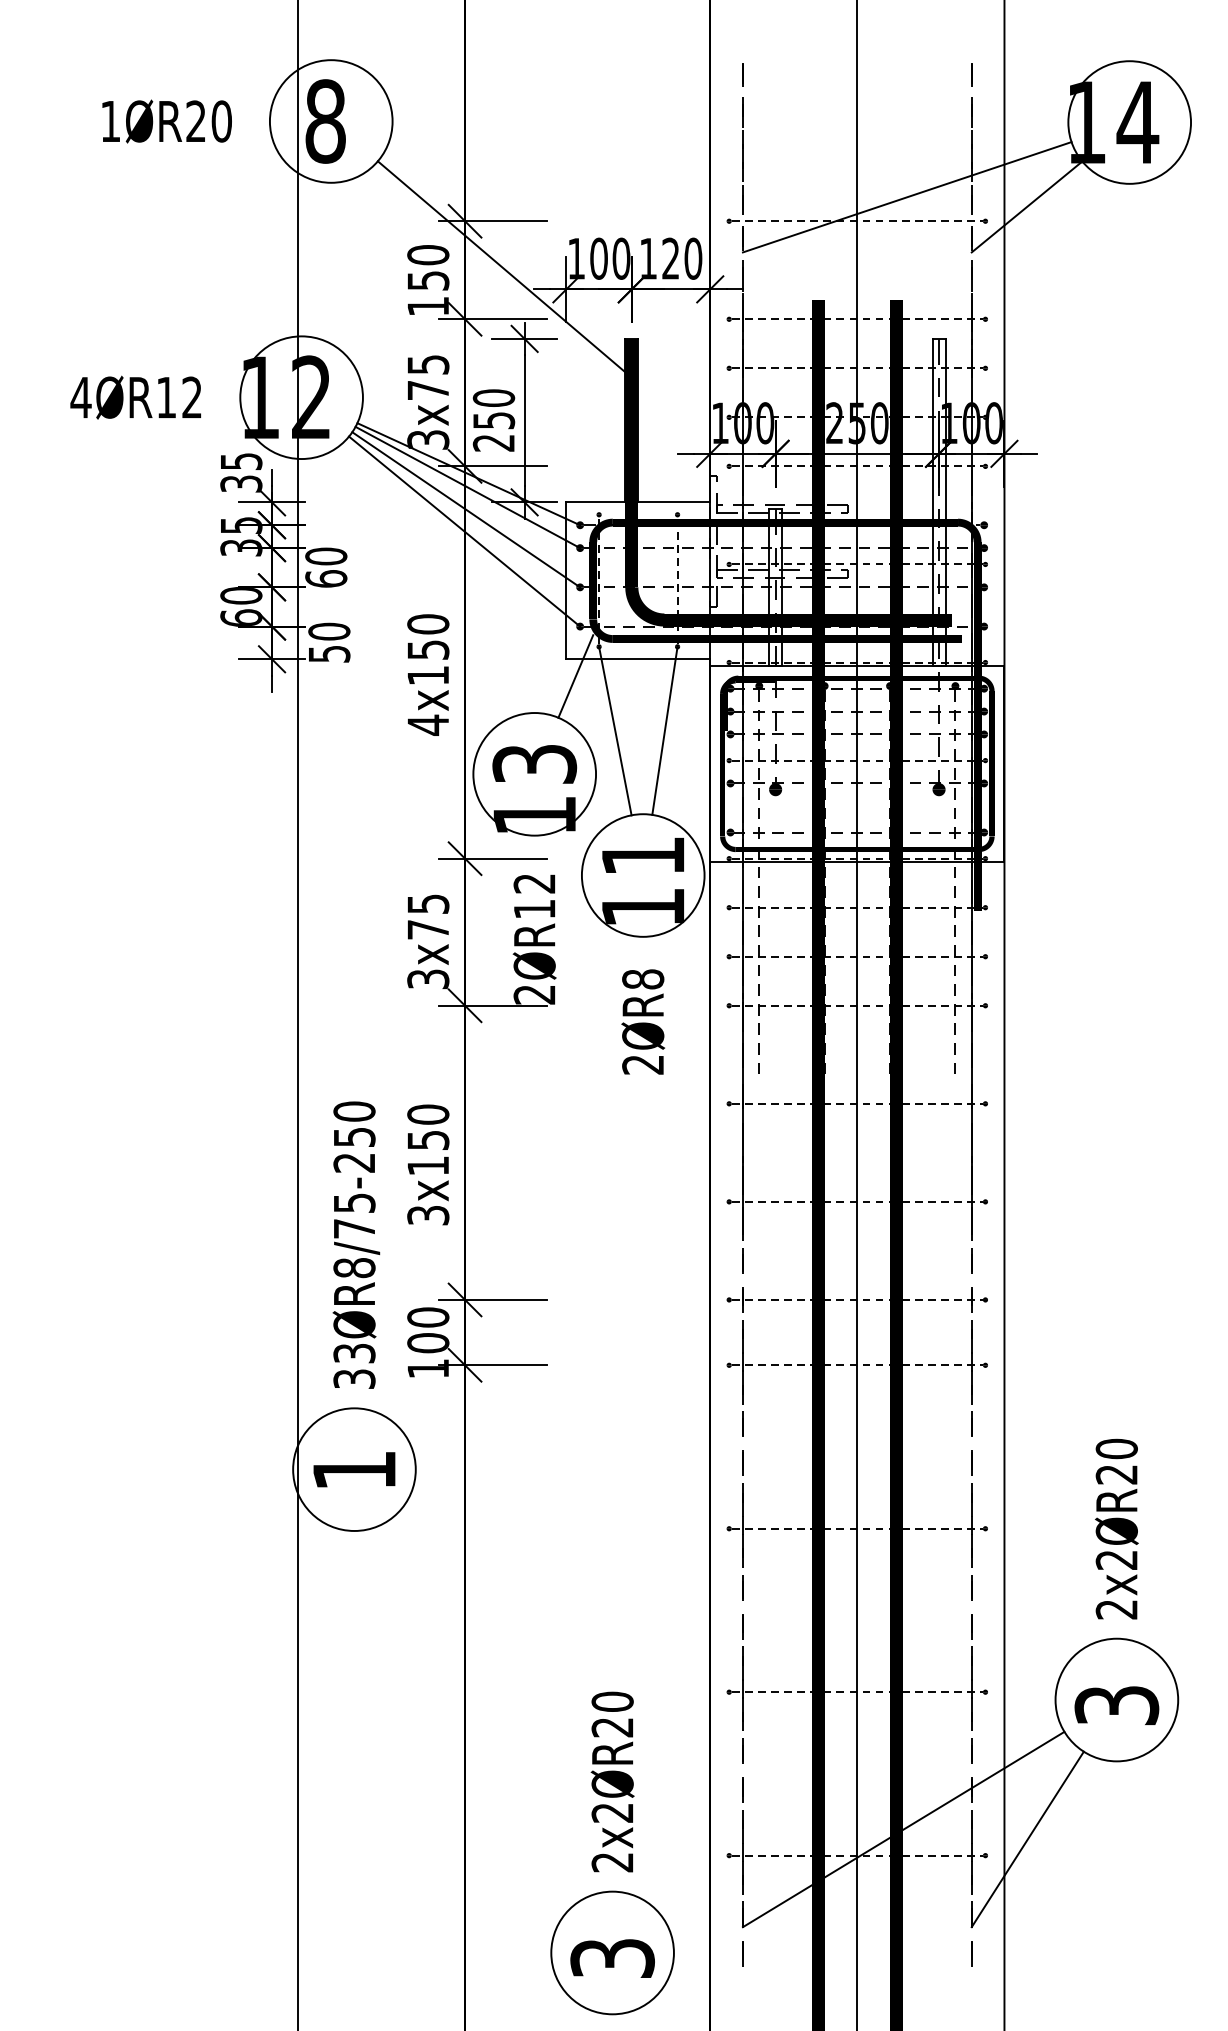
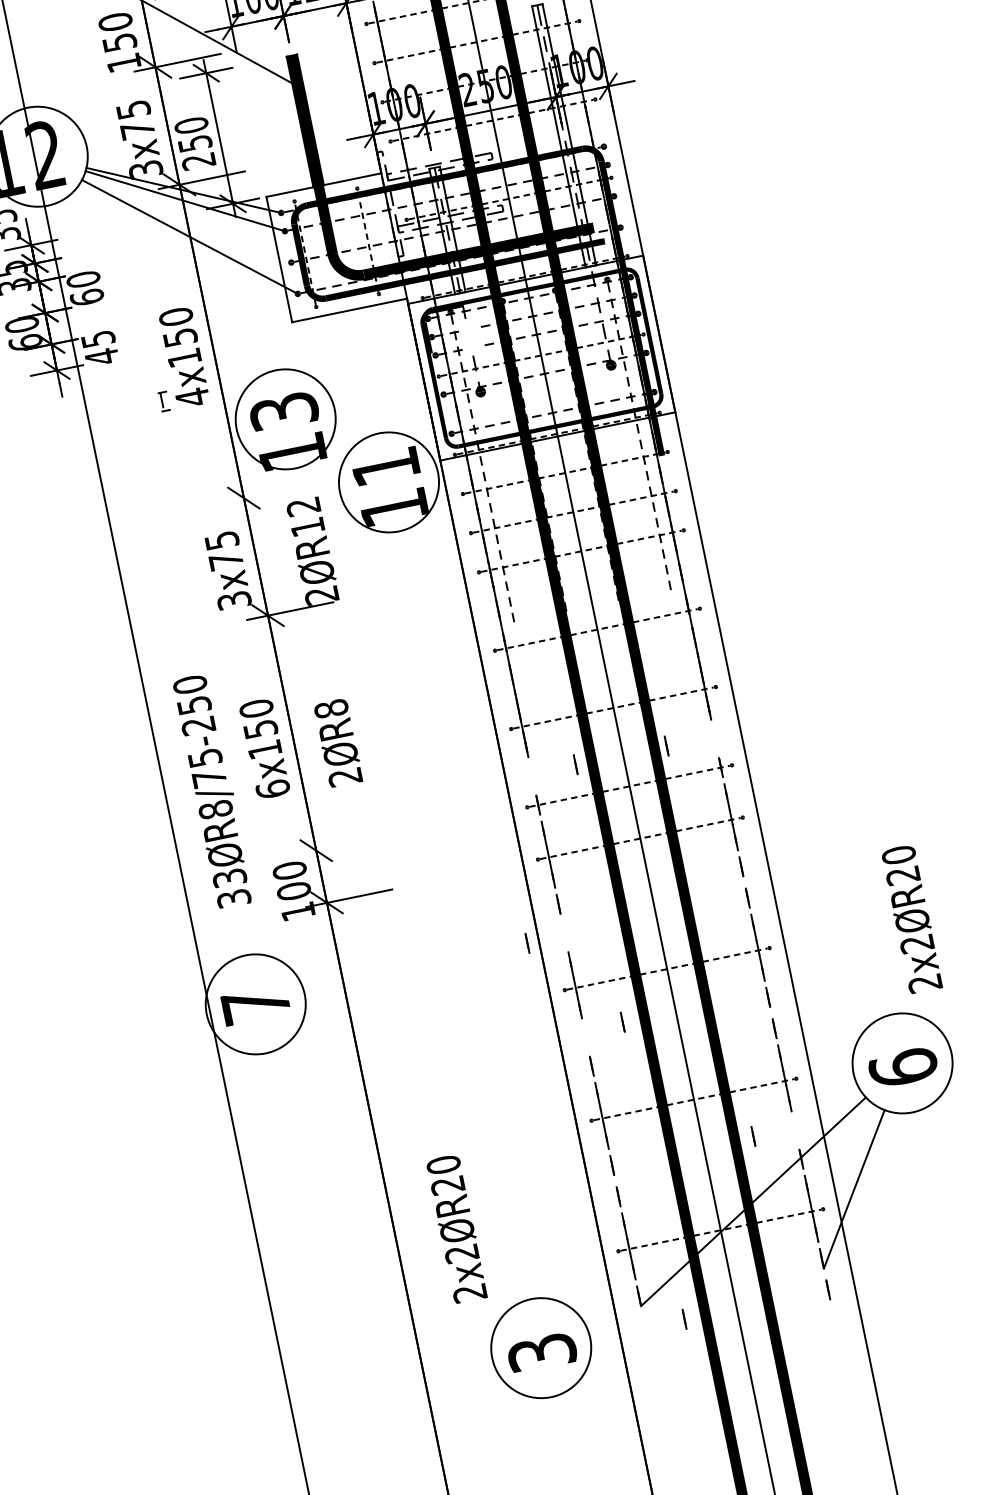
line: (466, 509) -> (187, 219), removed
text: (329, 642) -> (100, 347), 50 -> 45
line: (575, 676) -> (302, 334), removed
part: (777, 722) -> (163, 401), moved
line: (615, 730) -> (343, 371), removed
line: (664, 730) -> (382, 363), removed
line: (492, 858) -> (265, 493), removed
text: (642, 1021) -> (337, 742), moved
text: (428, 1215) -> (273, 789), 3x150 -> 6x150
text: (356, 1244) -> (213, 790), moved
line: (742, 1260) -> (575, 764), moved
line: (971, 1260) -> (666, 745), moved
line: (492, 1299) -> (338, 845), removed
line: (742, 1462) -> (527, 942), moved
text: (354, 1470) -> (255, 1005), 1 -> 7
text: (1116, 1528) -> (911, 918), moved
line: (742, 1587) -> (622, 1022), moved
text: (1116, 1705) -> (903, 1067), 3 -> 6
line: (971, 1750) -> (753, 1136), moved
text: (612, 1781) -> (456, 1228), moved
line: (742, 1953) -> (684, 1319), moved

